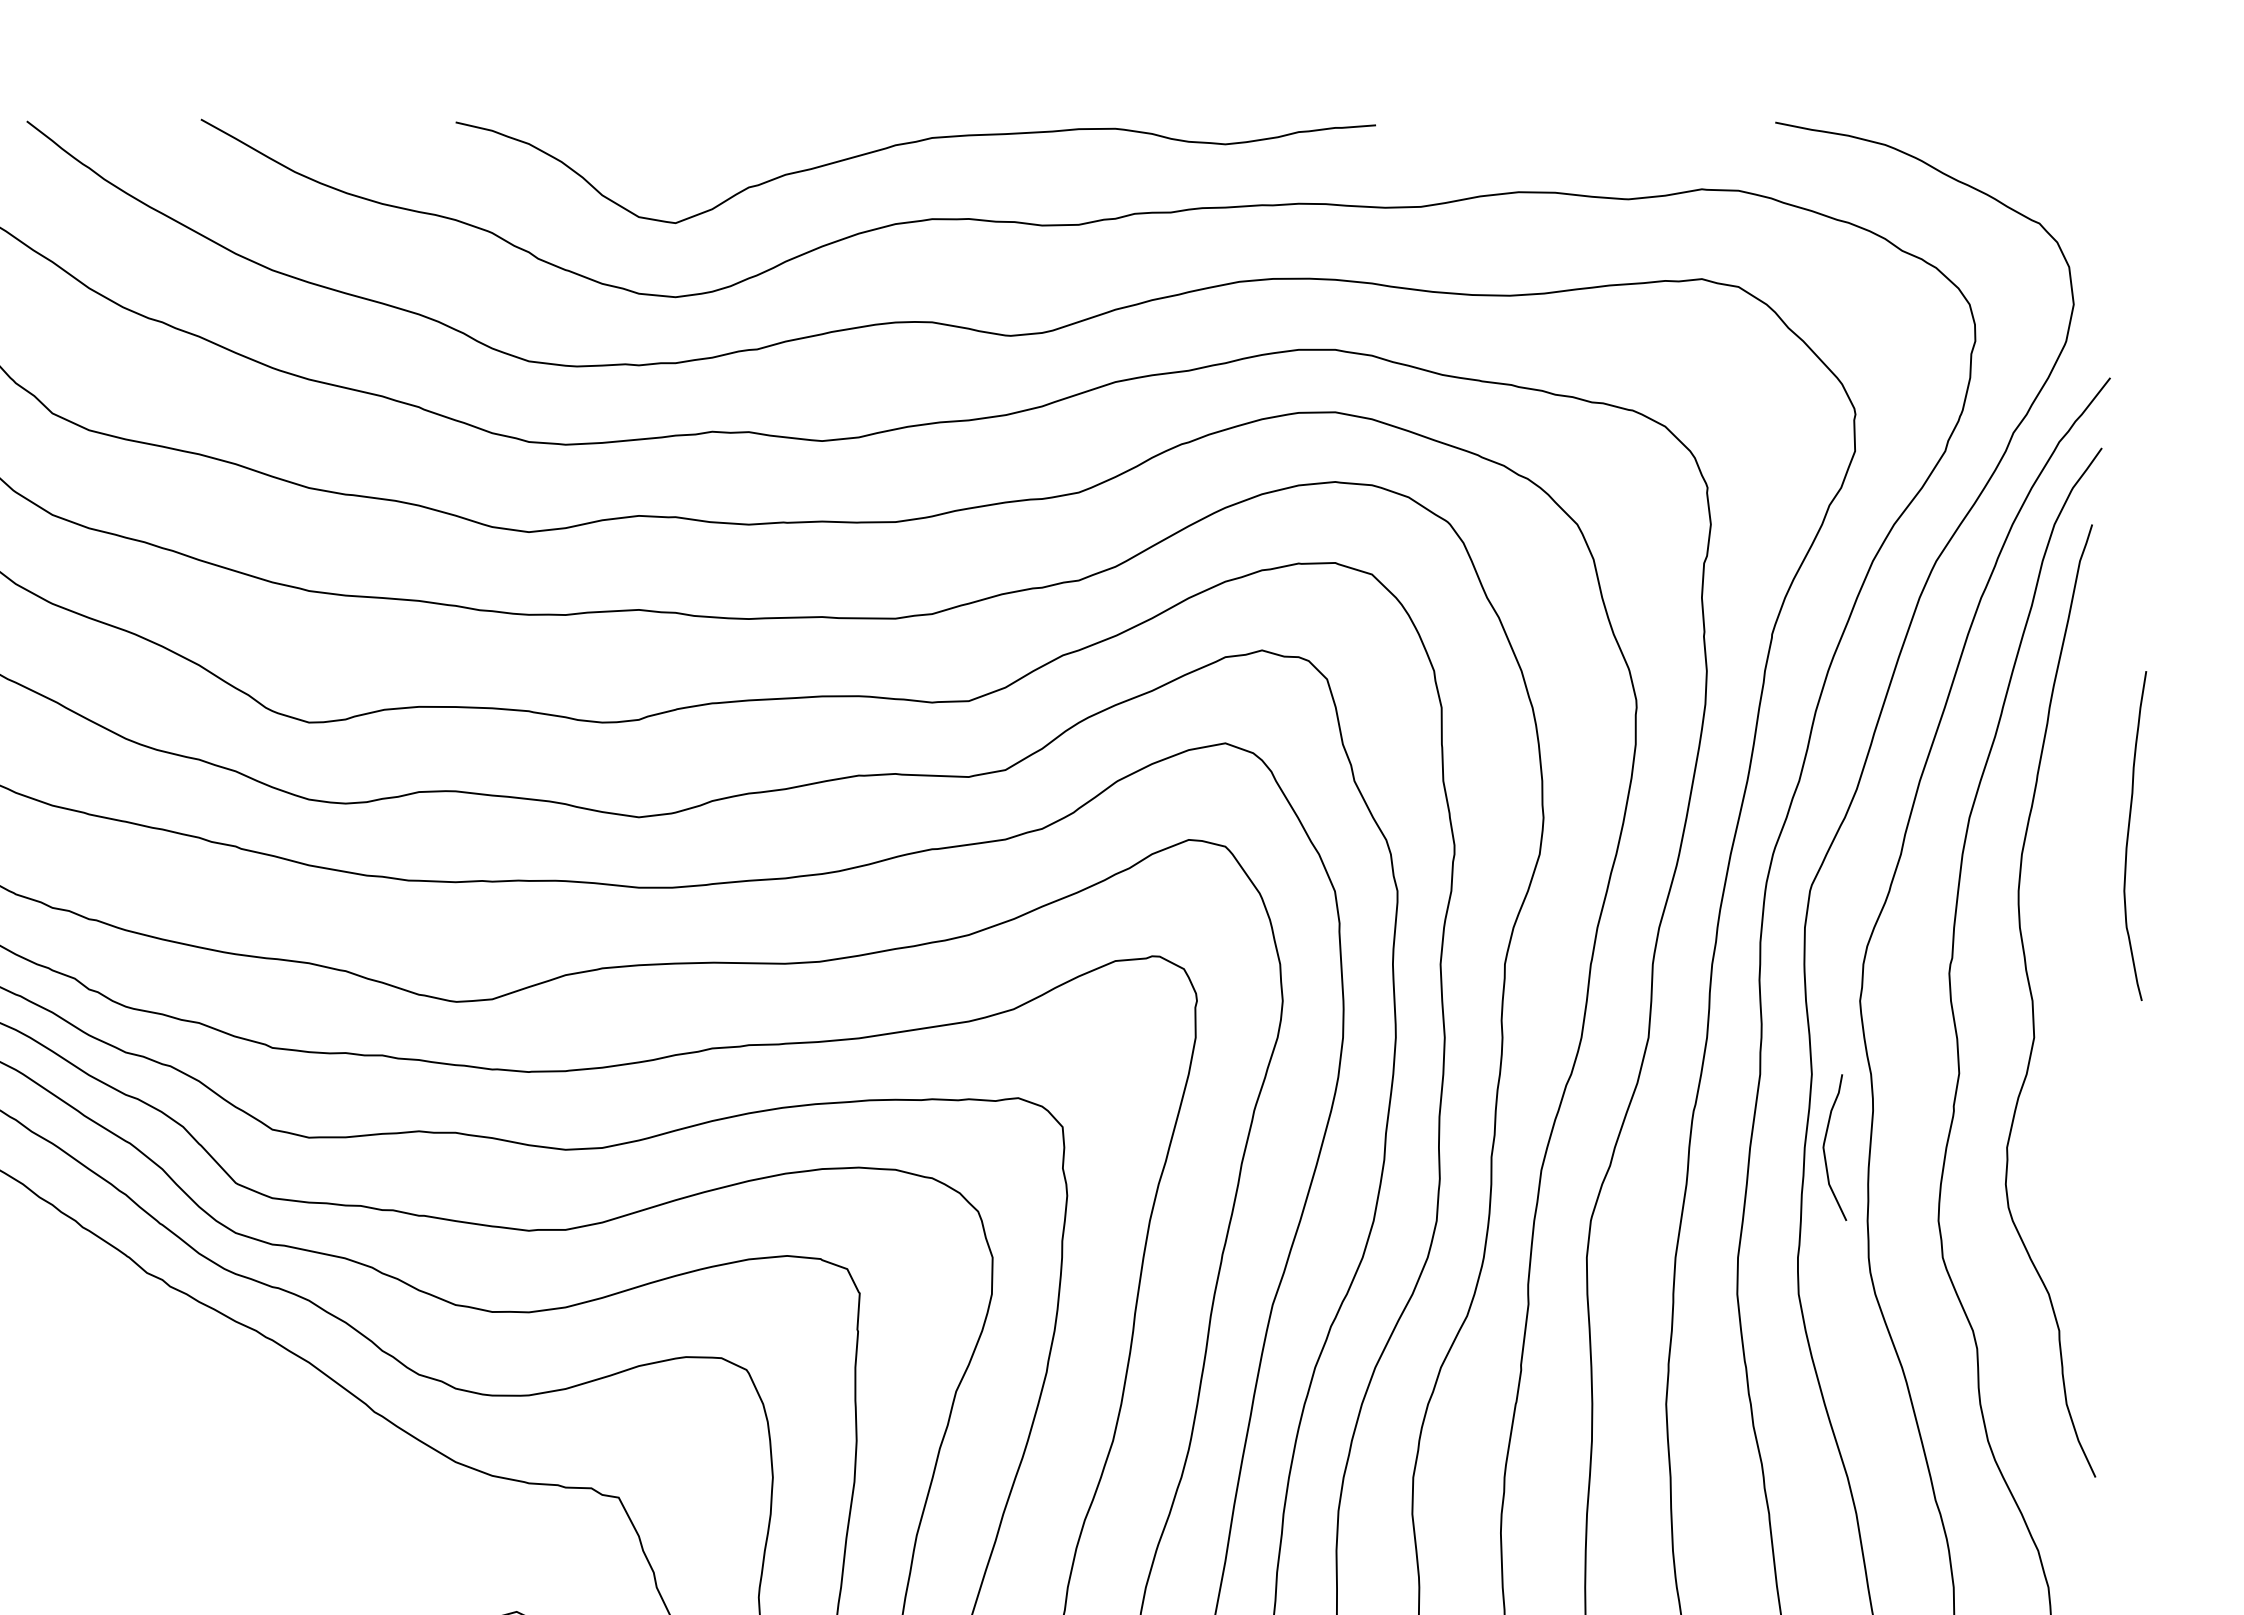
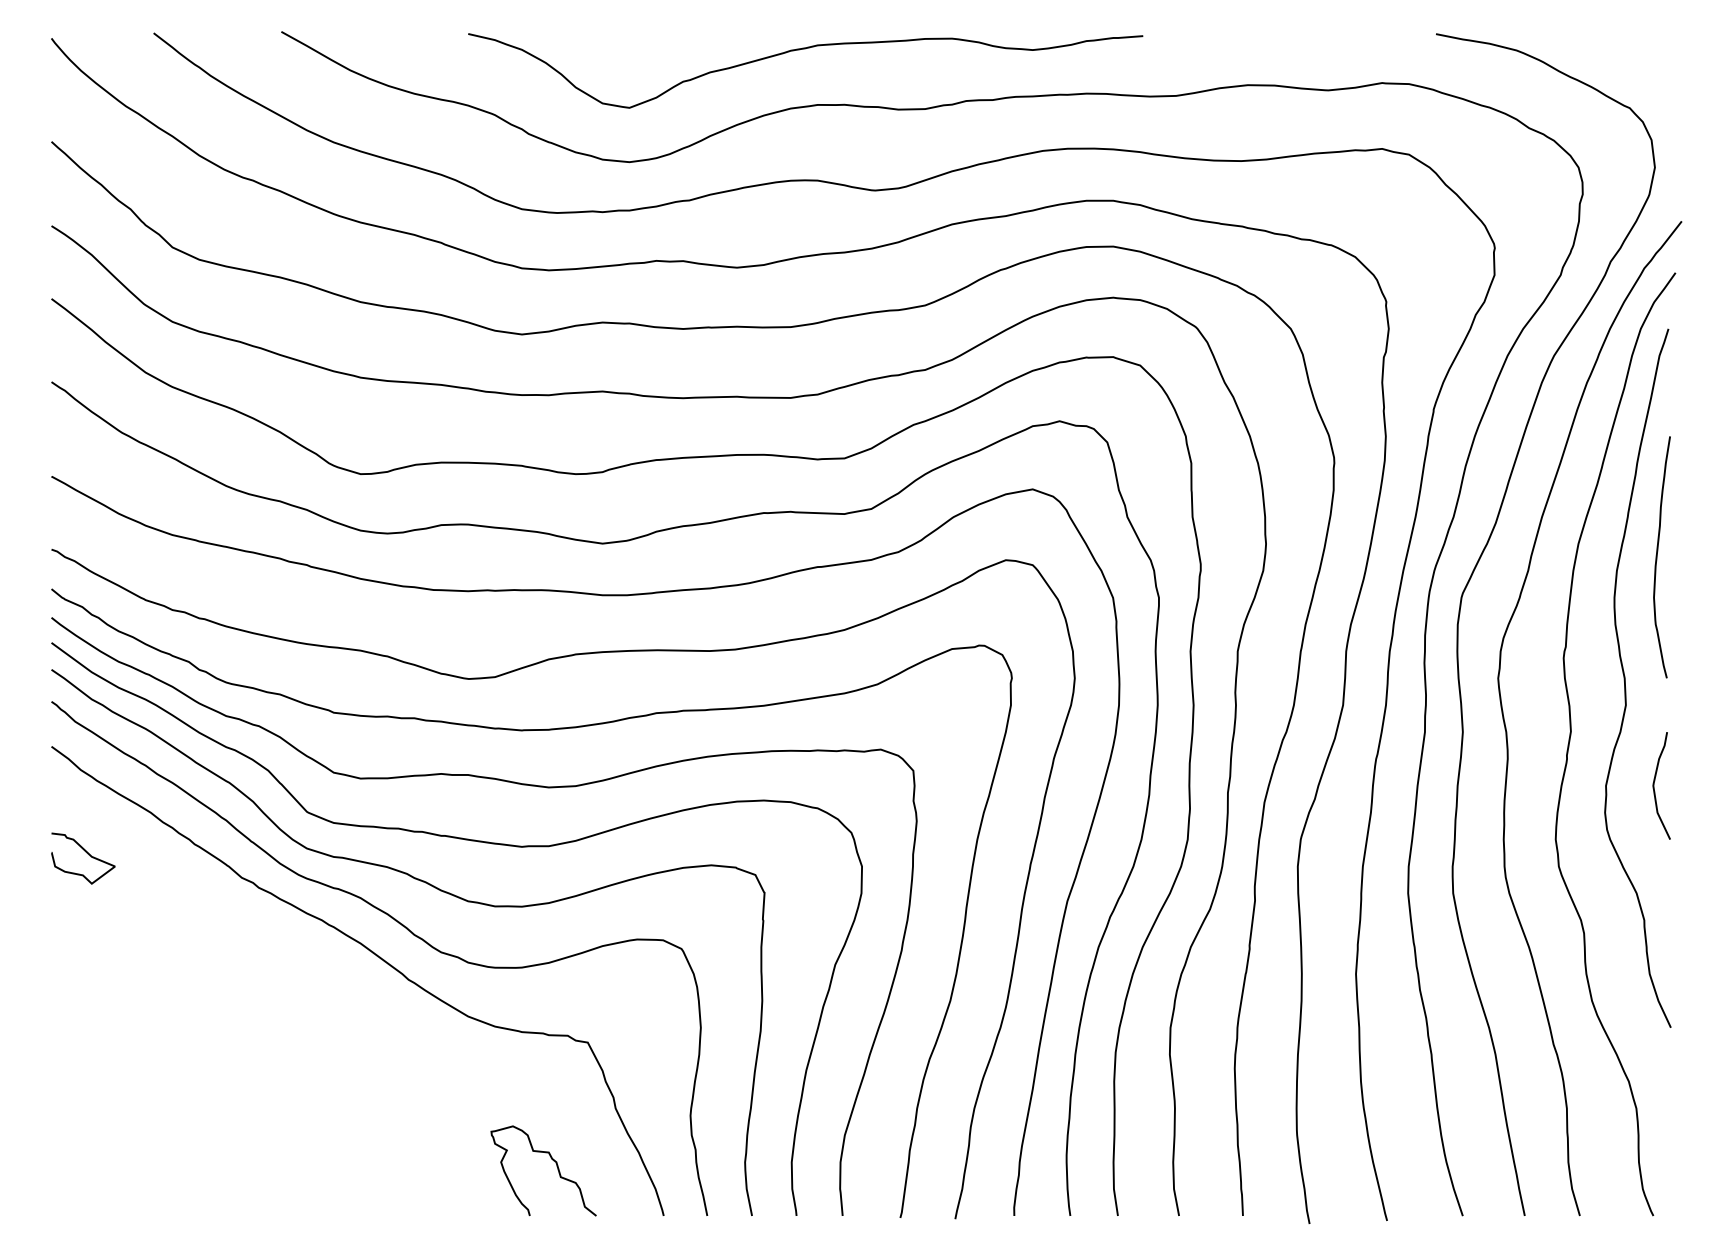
curve: (2129, 836) -> (1657, 557), moved
curve: (1825, 1147) -> (1654, 785), moved

